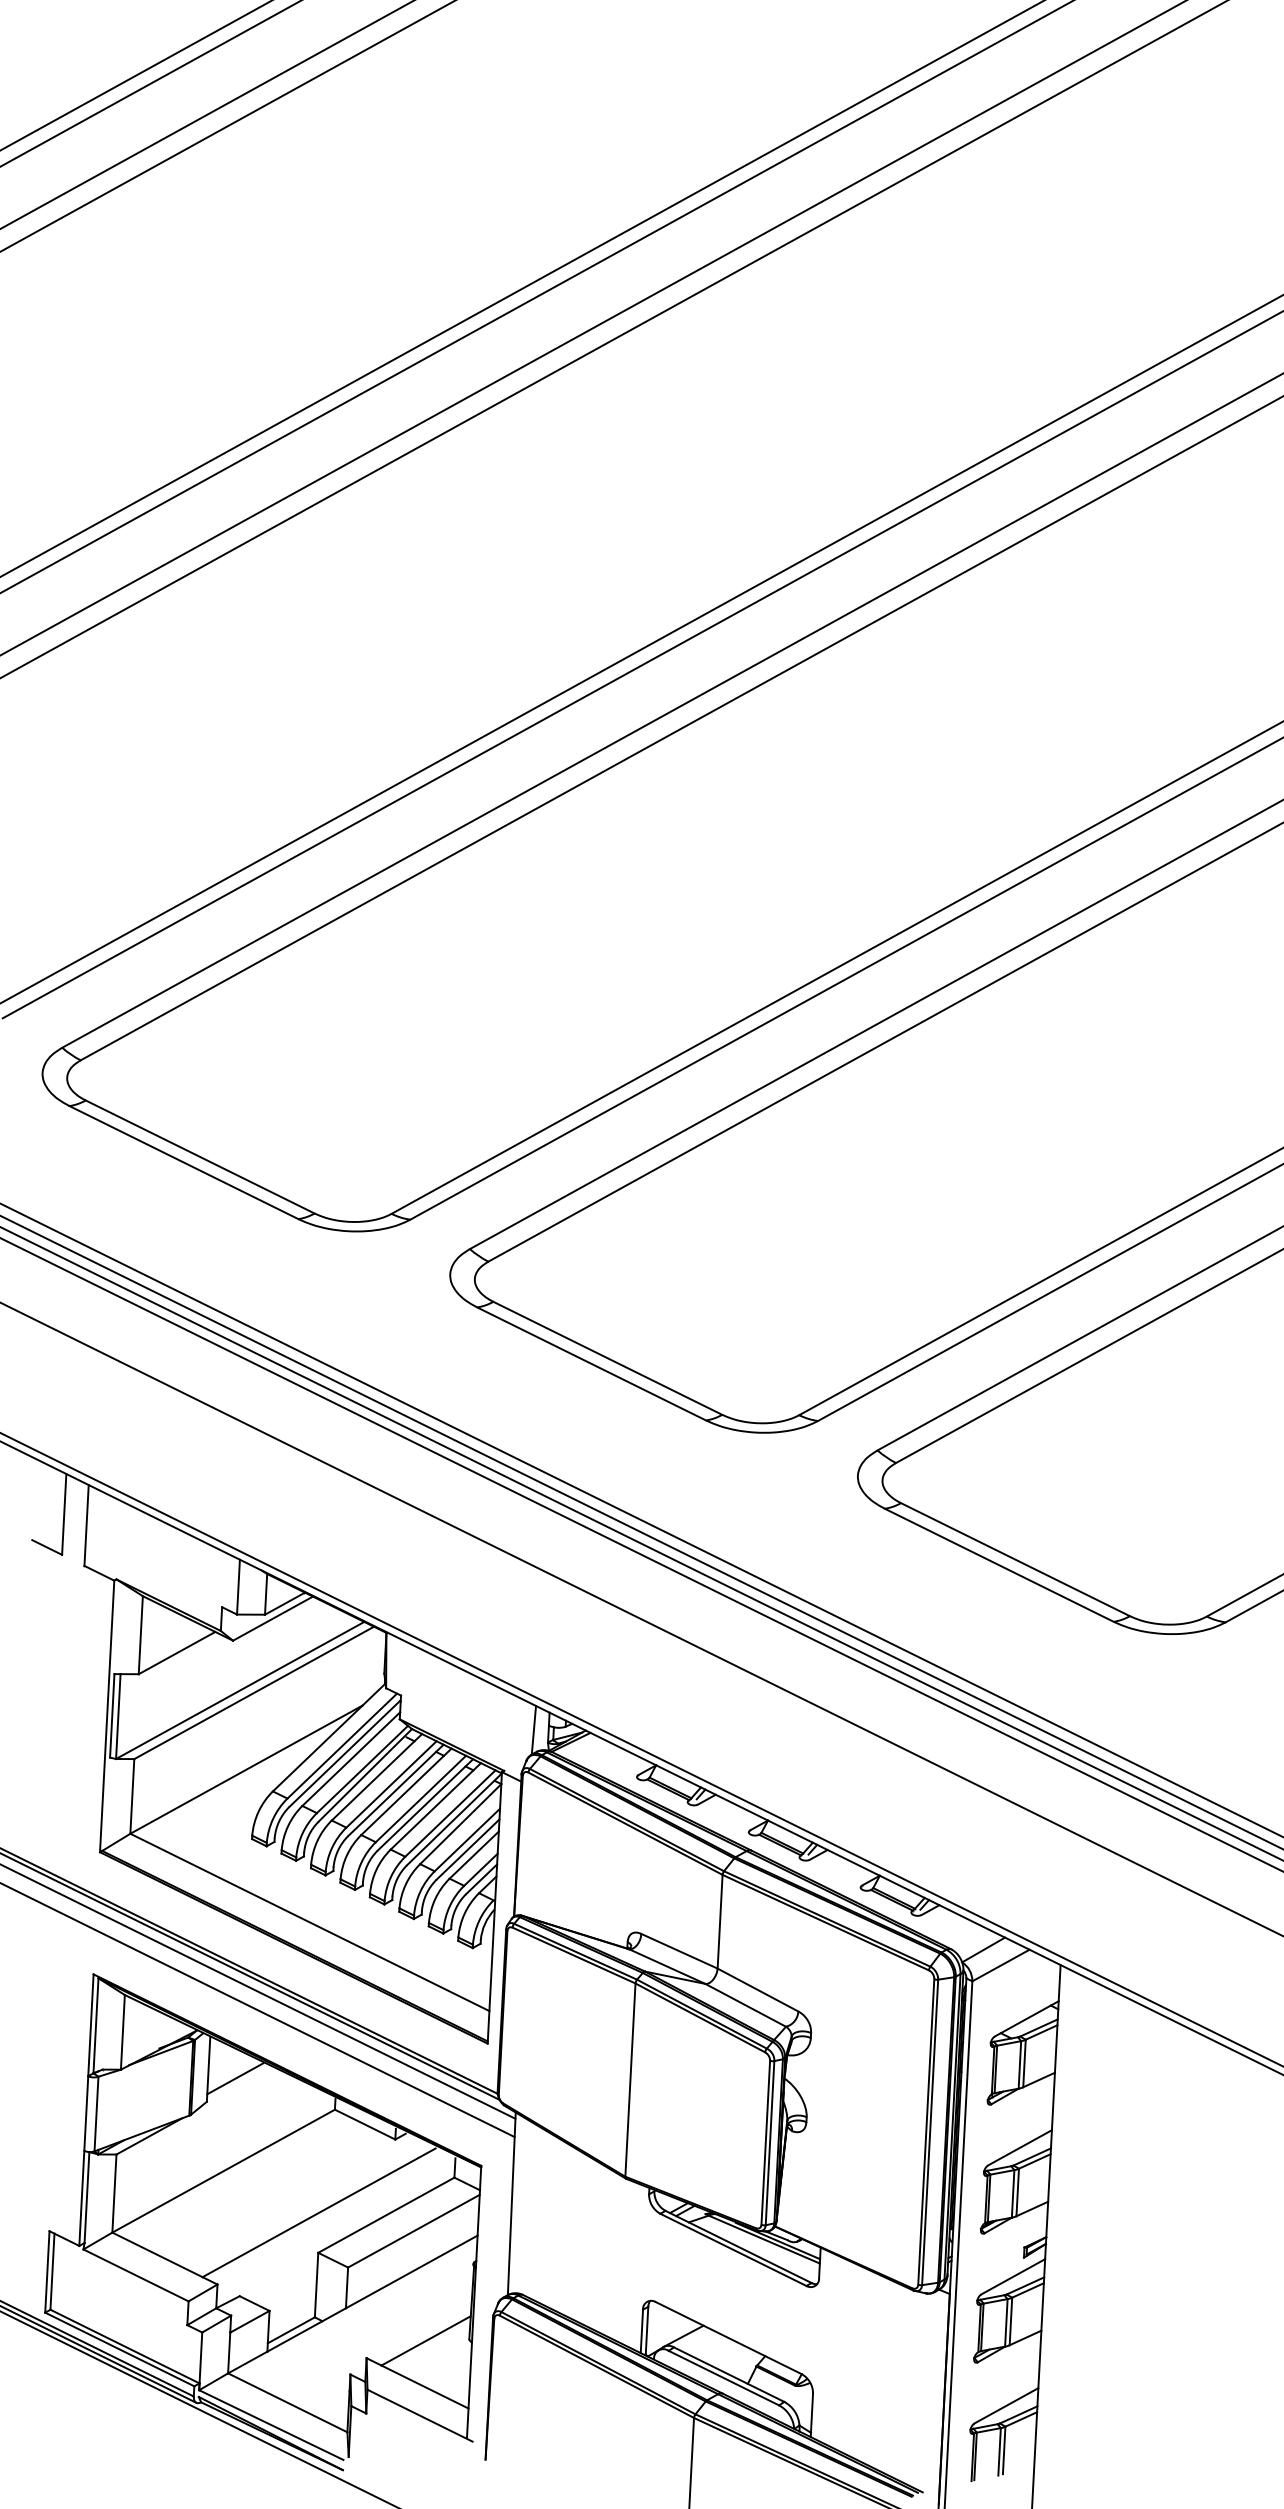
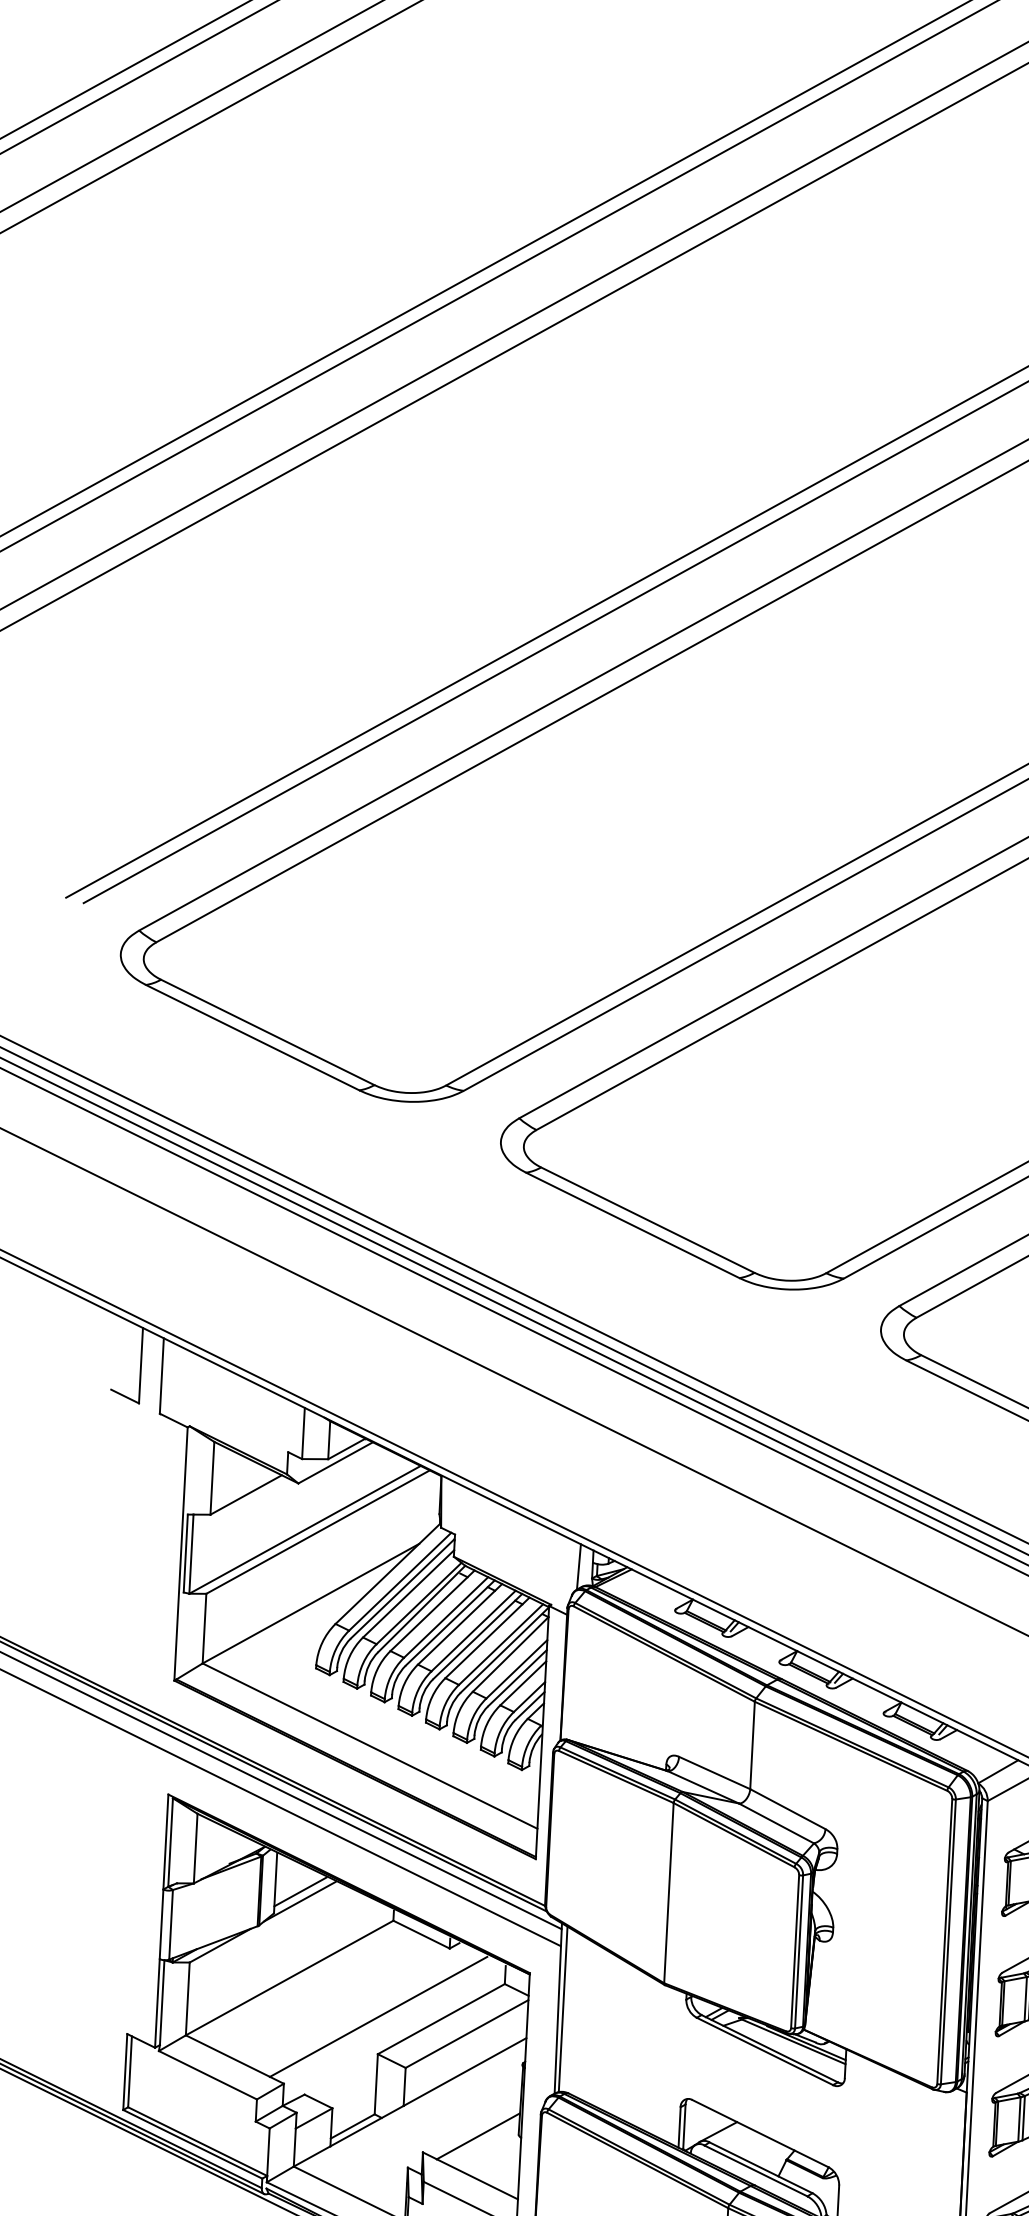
line: (234, 2089) -> (299, 1901), added
line: (516, 2204) -> (562, 2009), added

